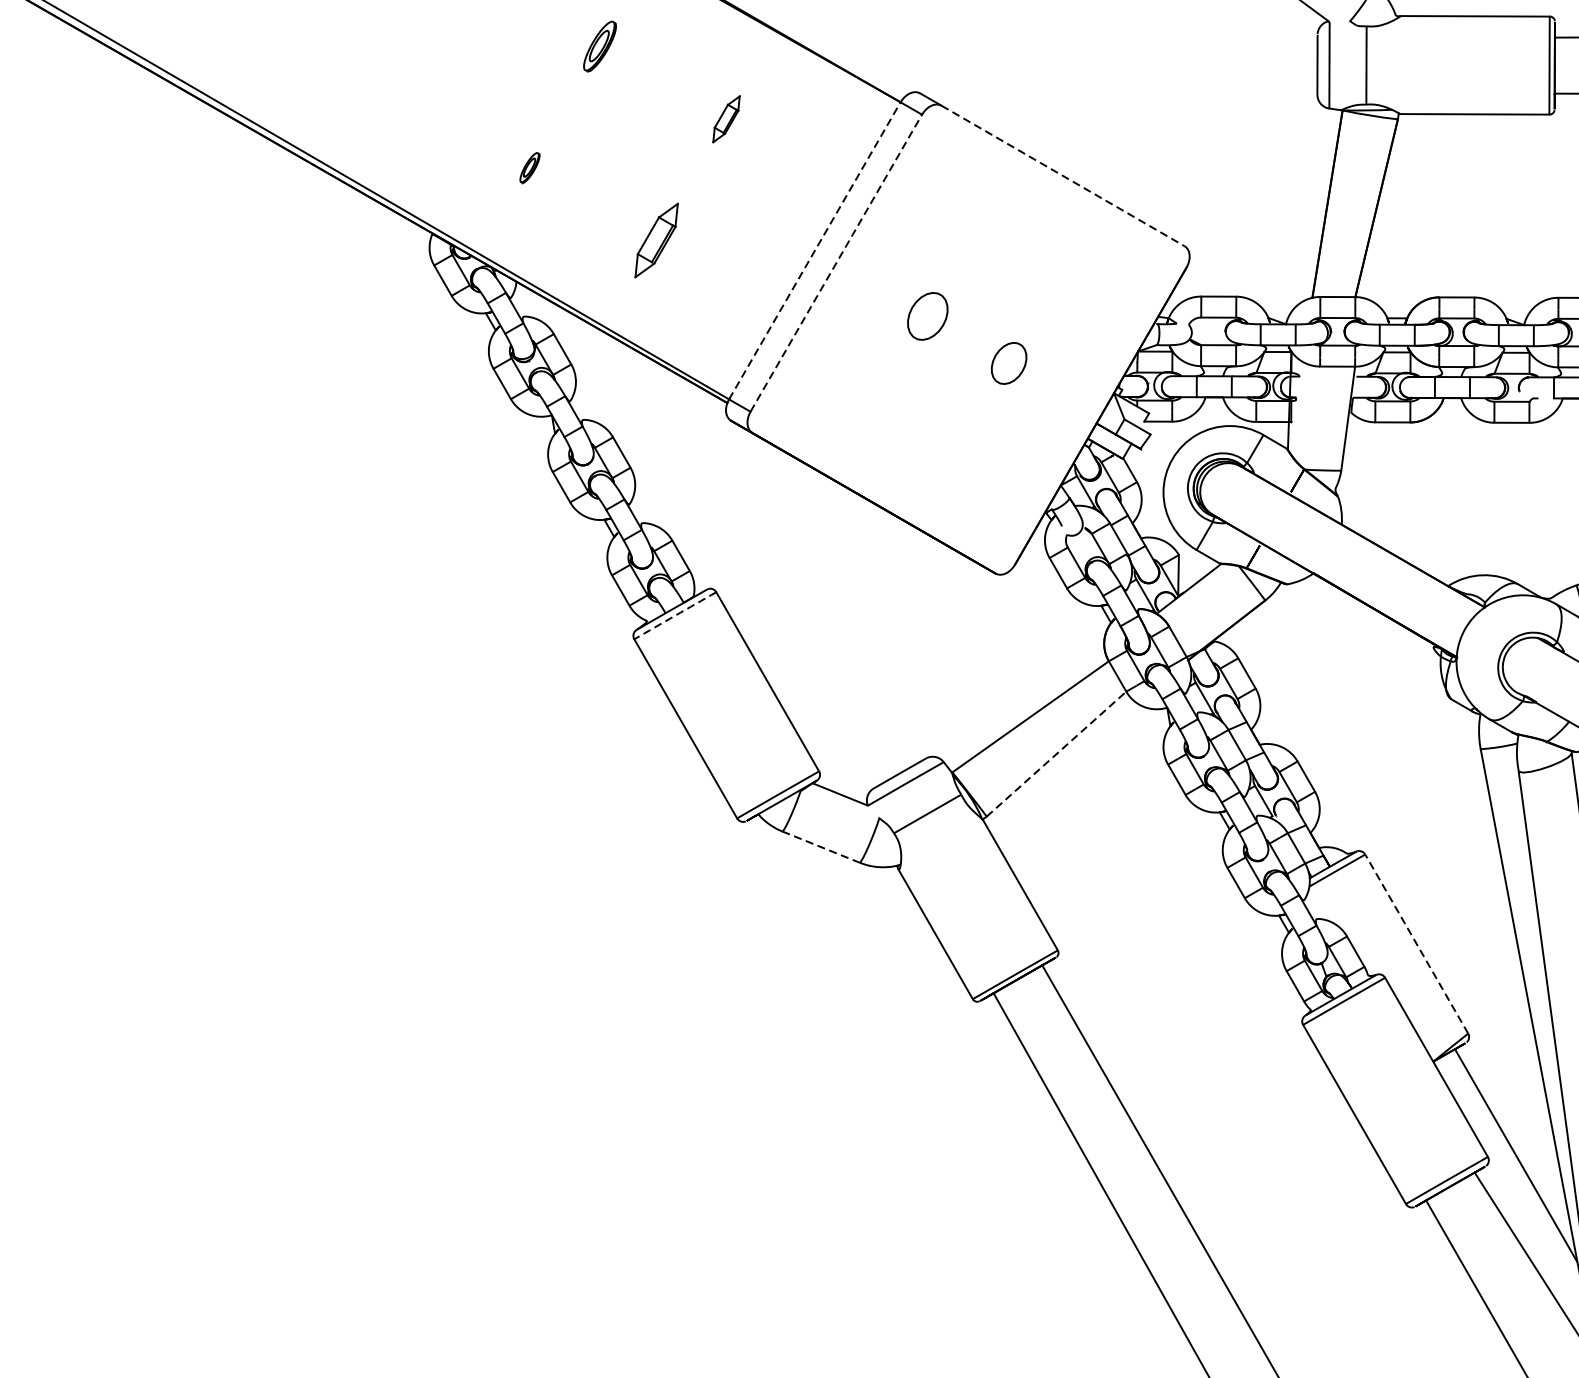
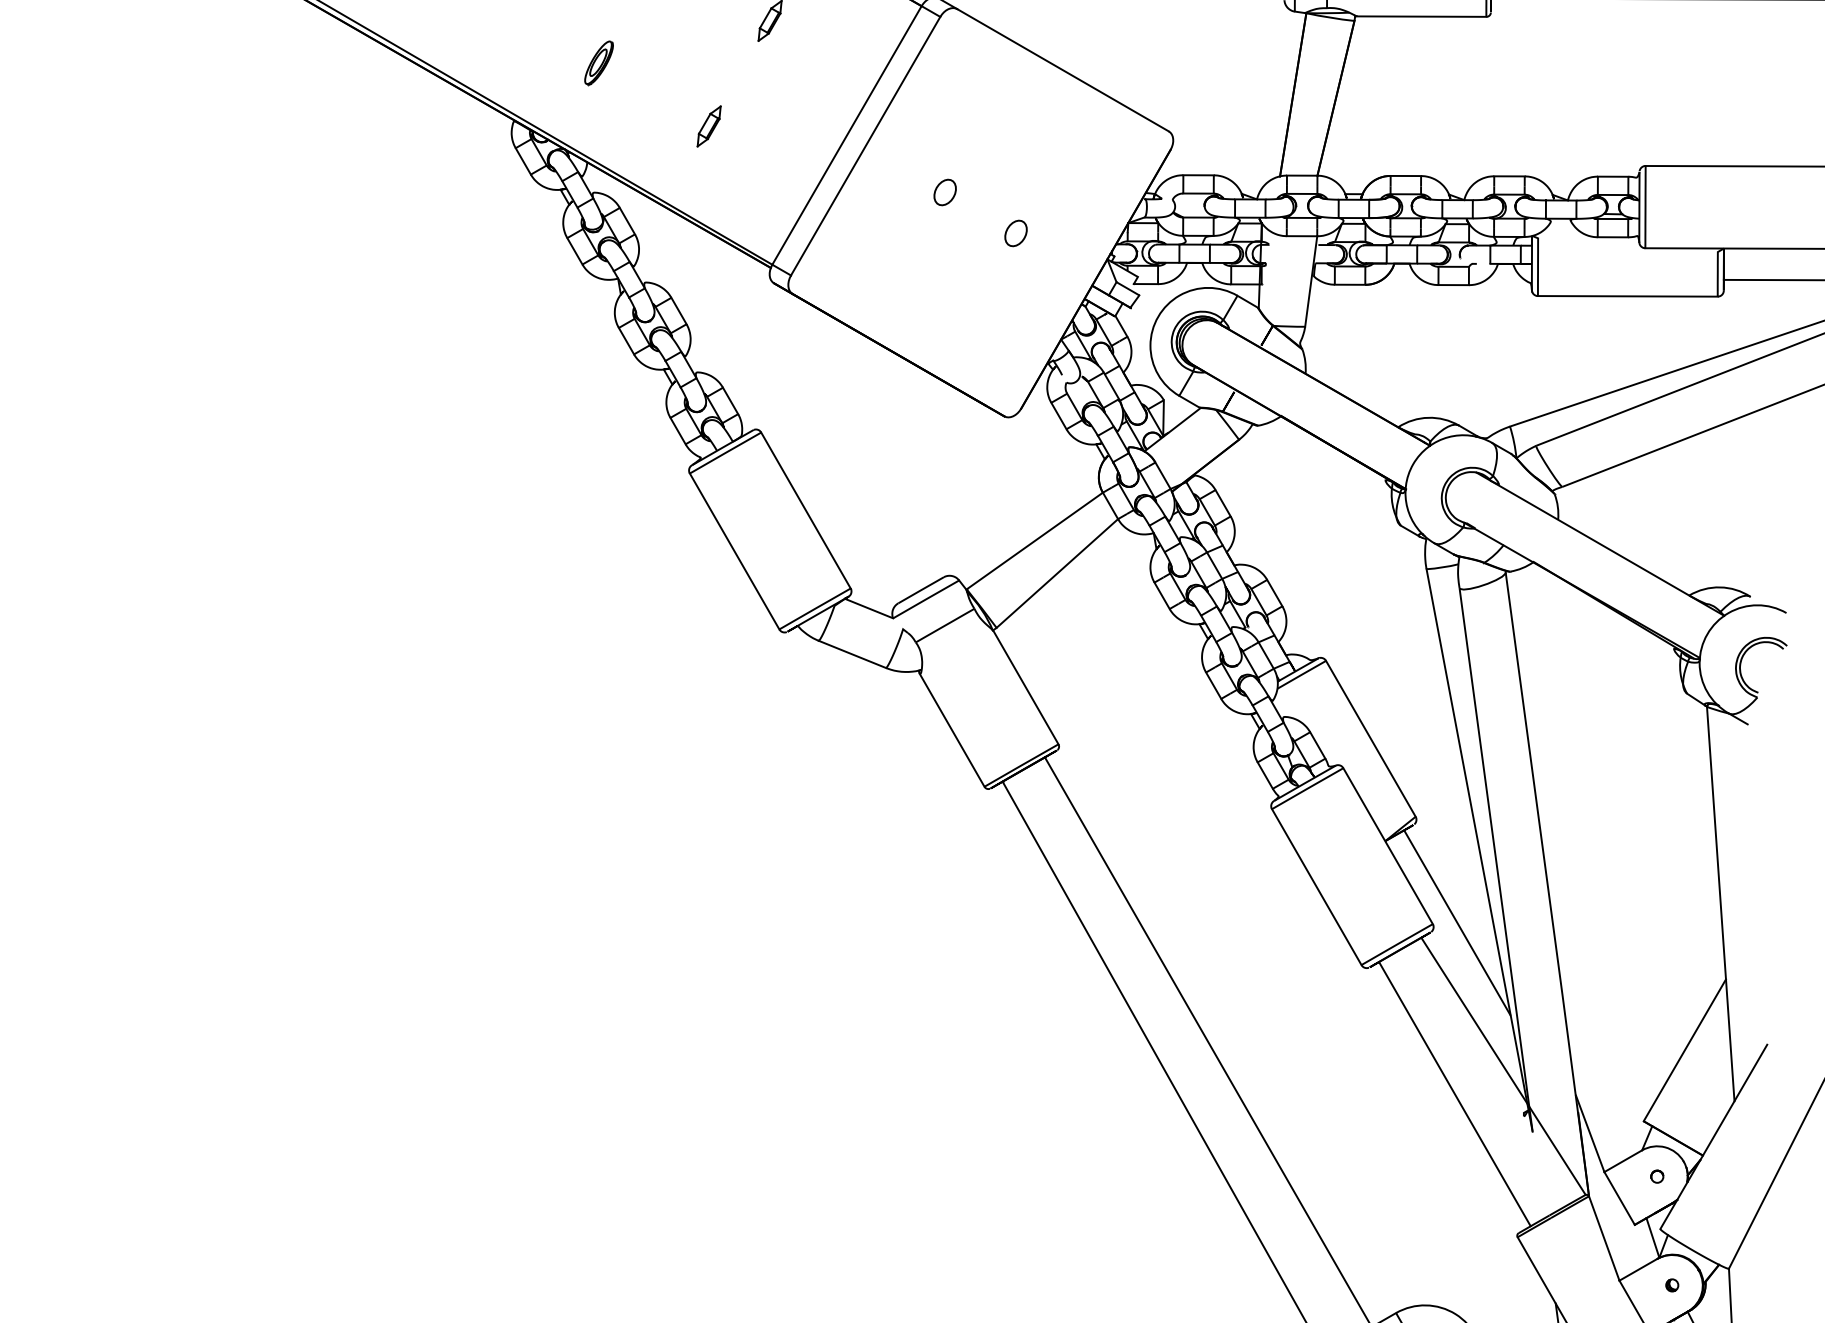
part: (529, 168) -> (598, 63), size x1.67
line: (1063, 176) -> (1063, 70), dashed -> solid
part: (655, 240) -> (708, 126), size x0.62
line: (815, 250) -> (847, 135), dashed -> solid
line: (836, 262) -> (865, 145), dashed -> solid
part: (926, 316) -> (944, 192), size x0.62
part: (1008, 363) -> (1015, 233), size x0.71
arc: (675, 616) -> (725, 453), dashed -> solid
line: (1056, 754) -> (1057, 573), dashed -> solid
line: (821, 847) -> (852, 654), dashed -> solid
line: (1416, 943) -> (1370, 738), dashed -> solid

